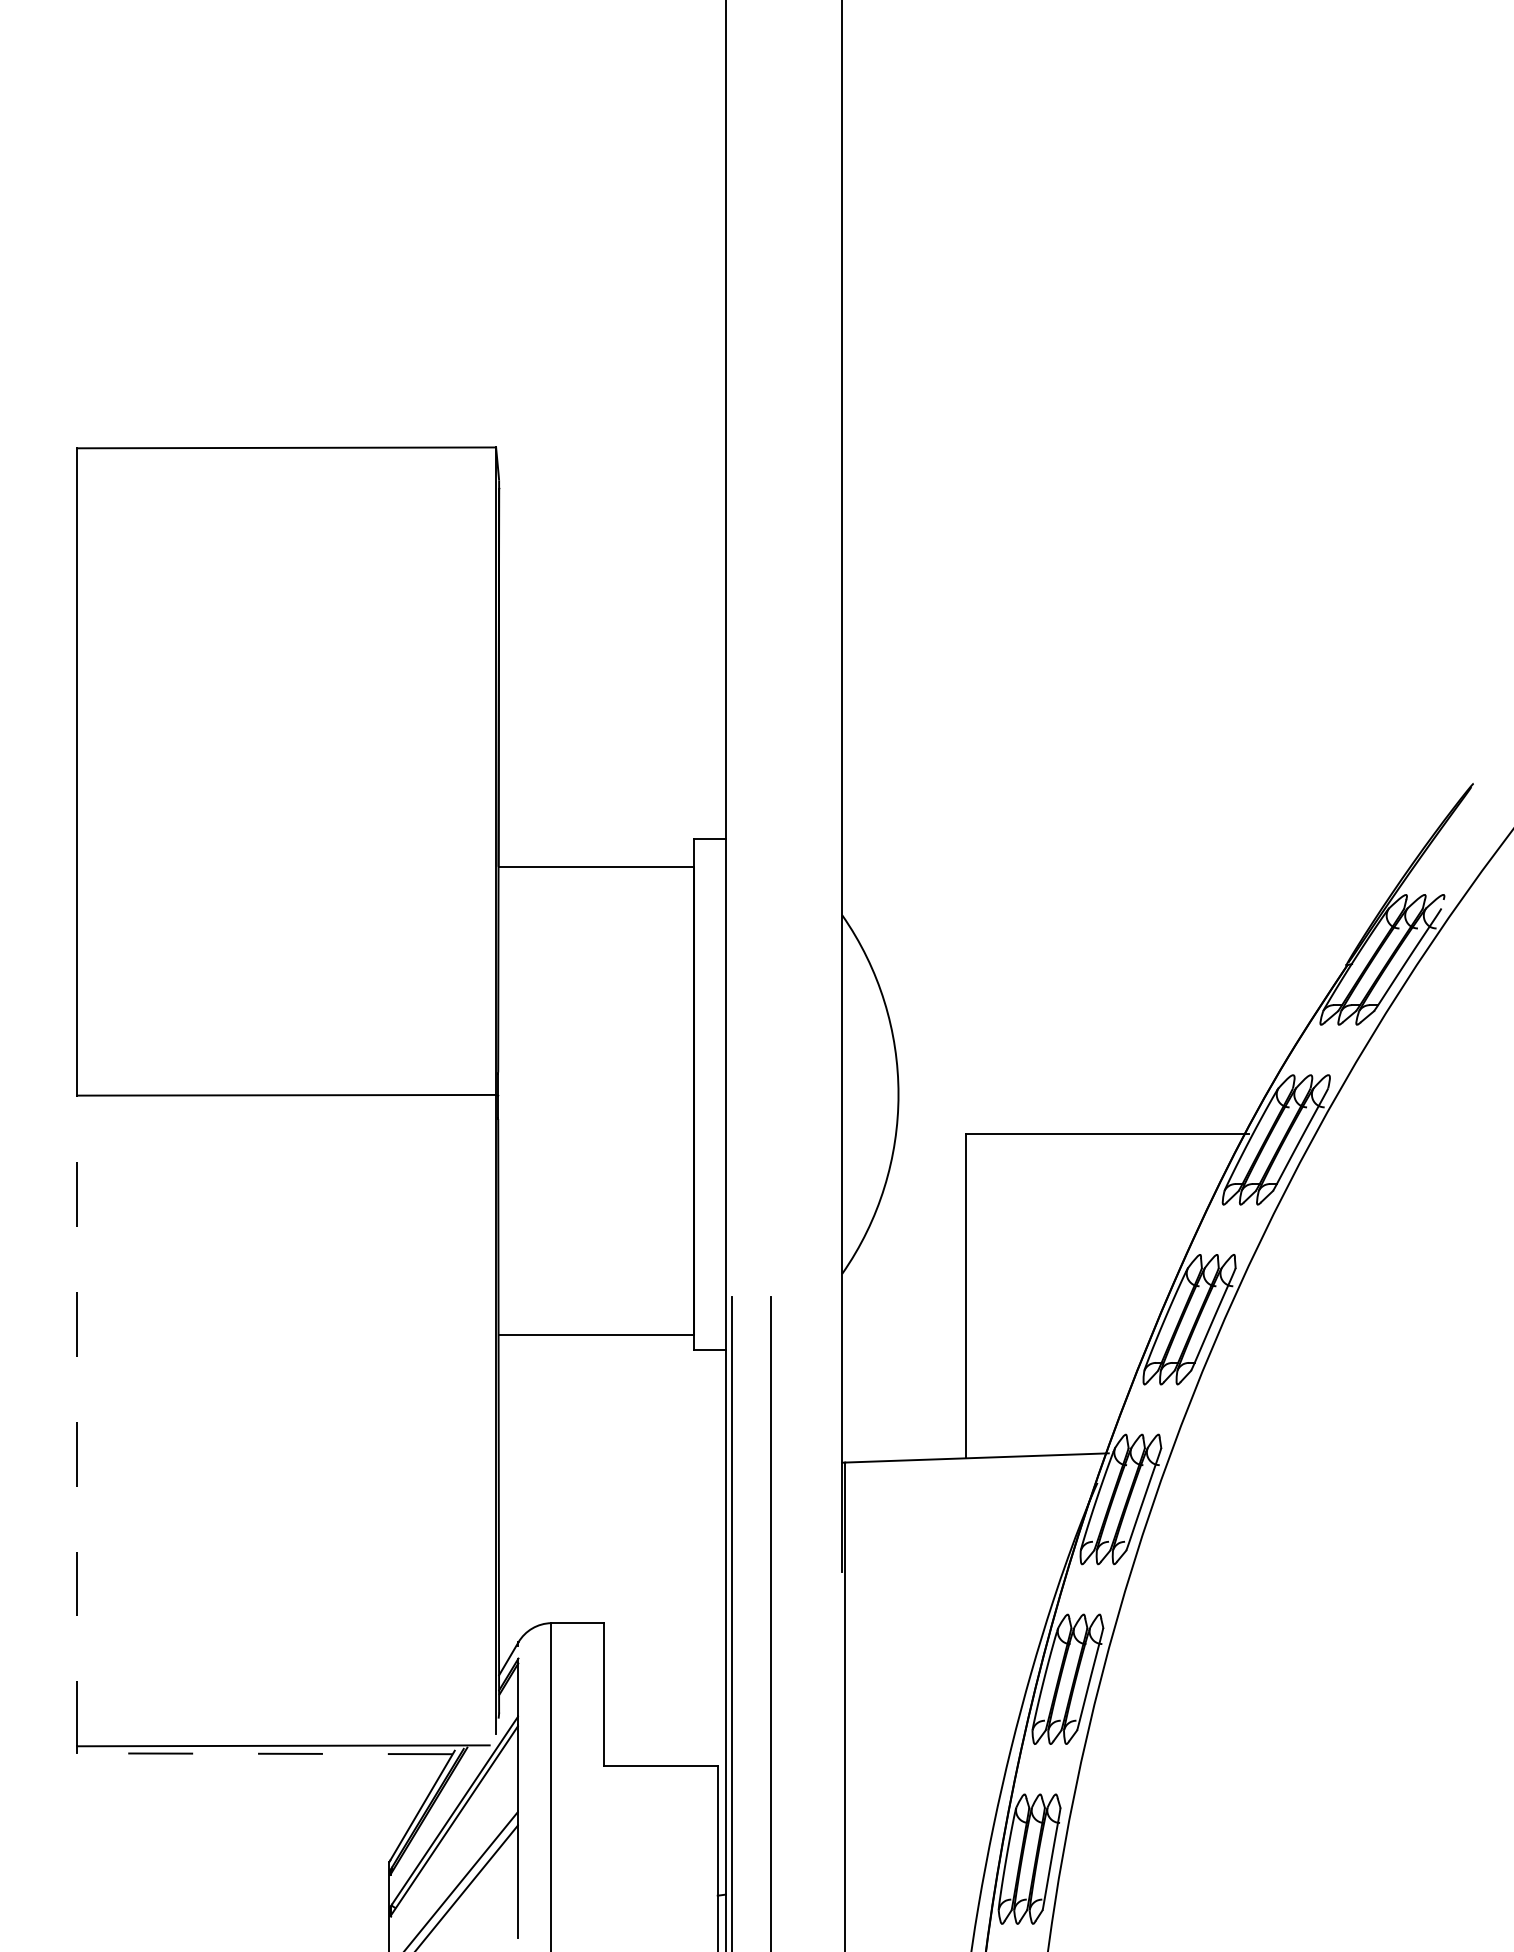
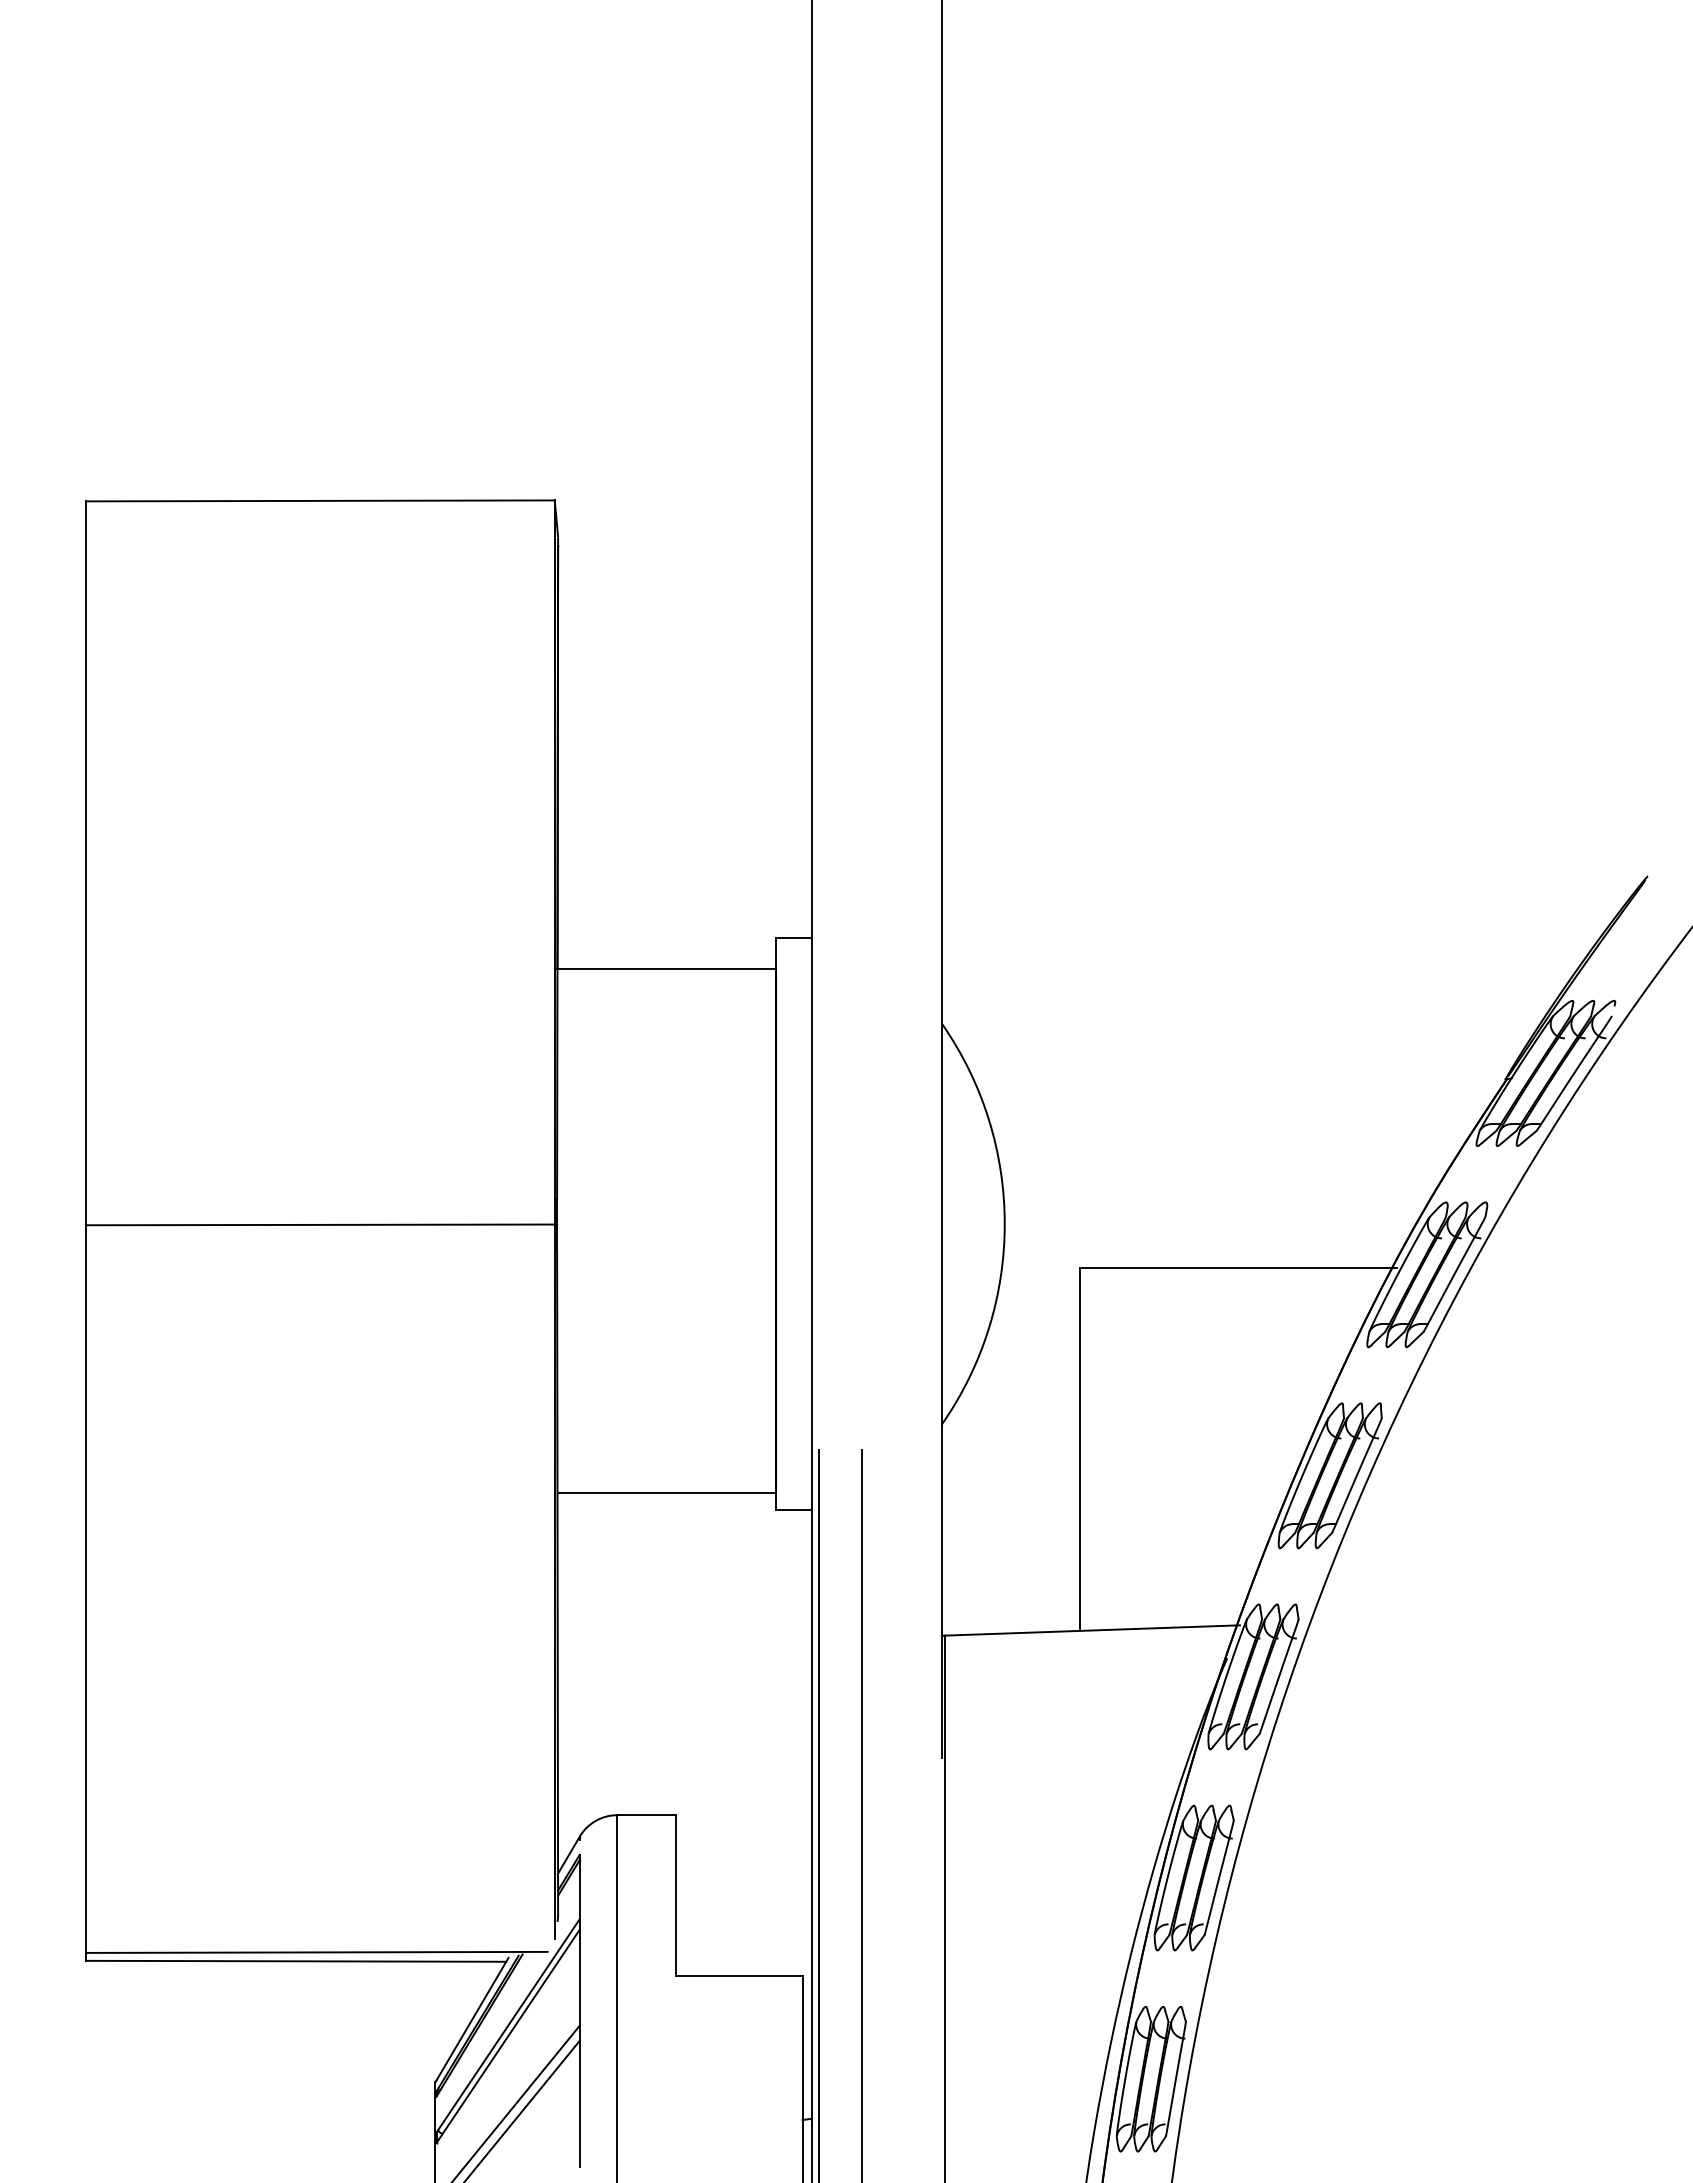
line: (77, 1421) -> (86, 1589), dashed -> solid
line: (265, 1753) -> (296, 1961), dashed -> solid

